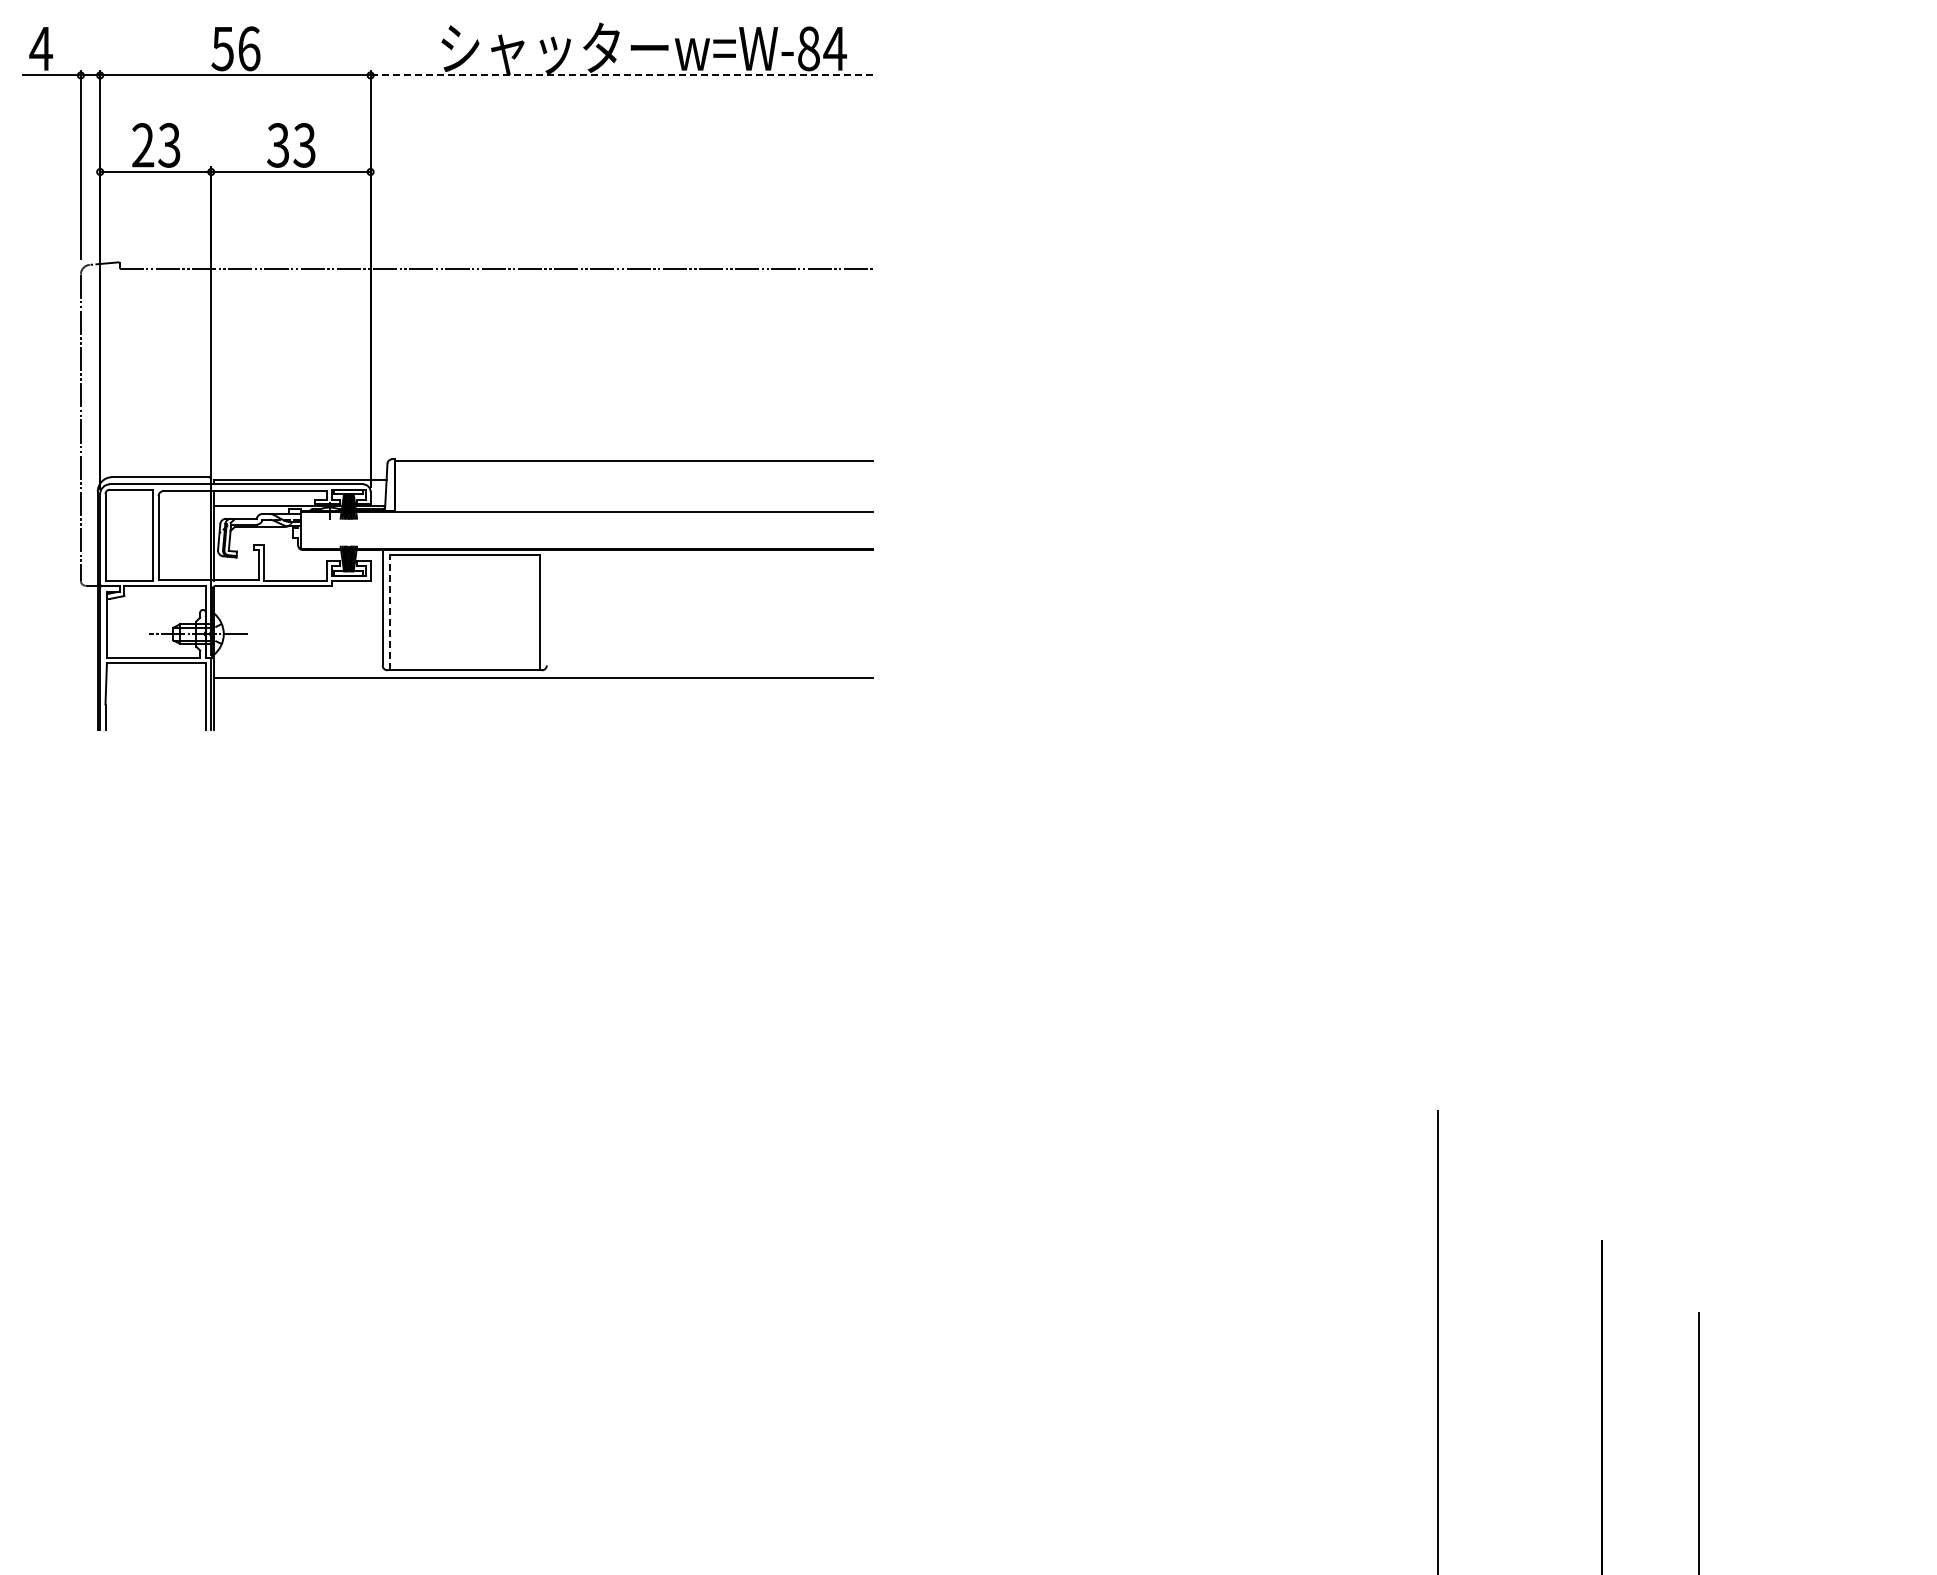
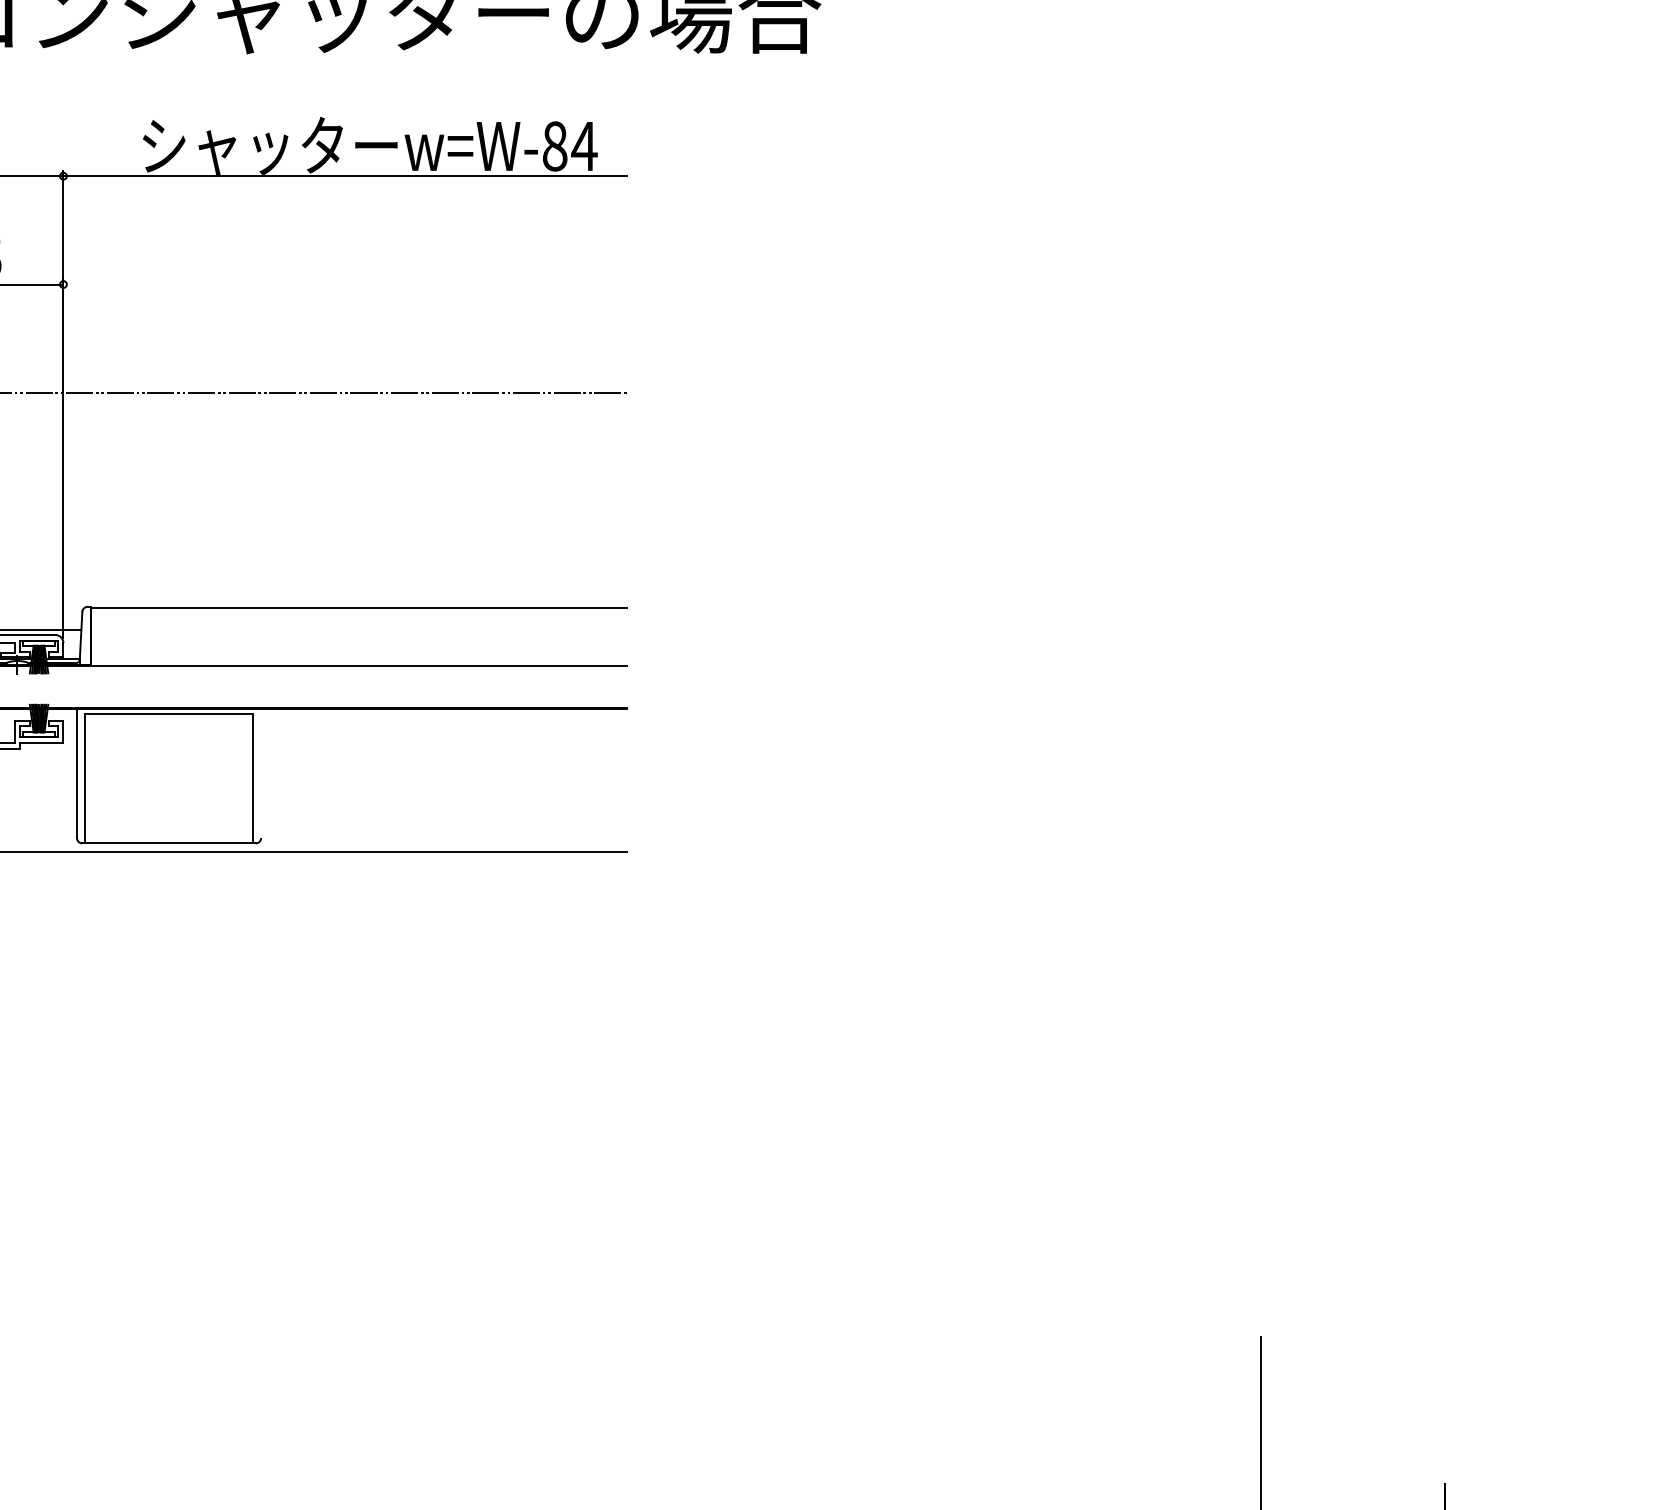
line: (621, 75) -> (344, 176), dashed -> solid
line: (389, 612) -> (84, 778), dashed -> solid

